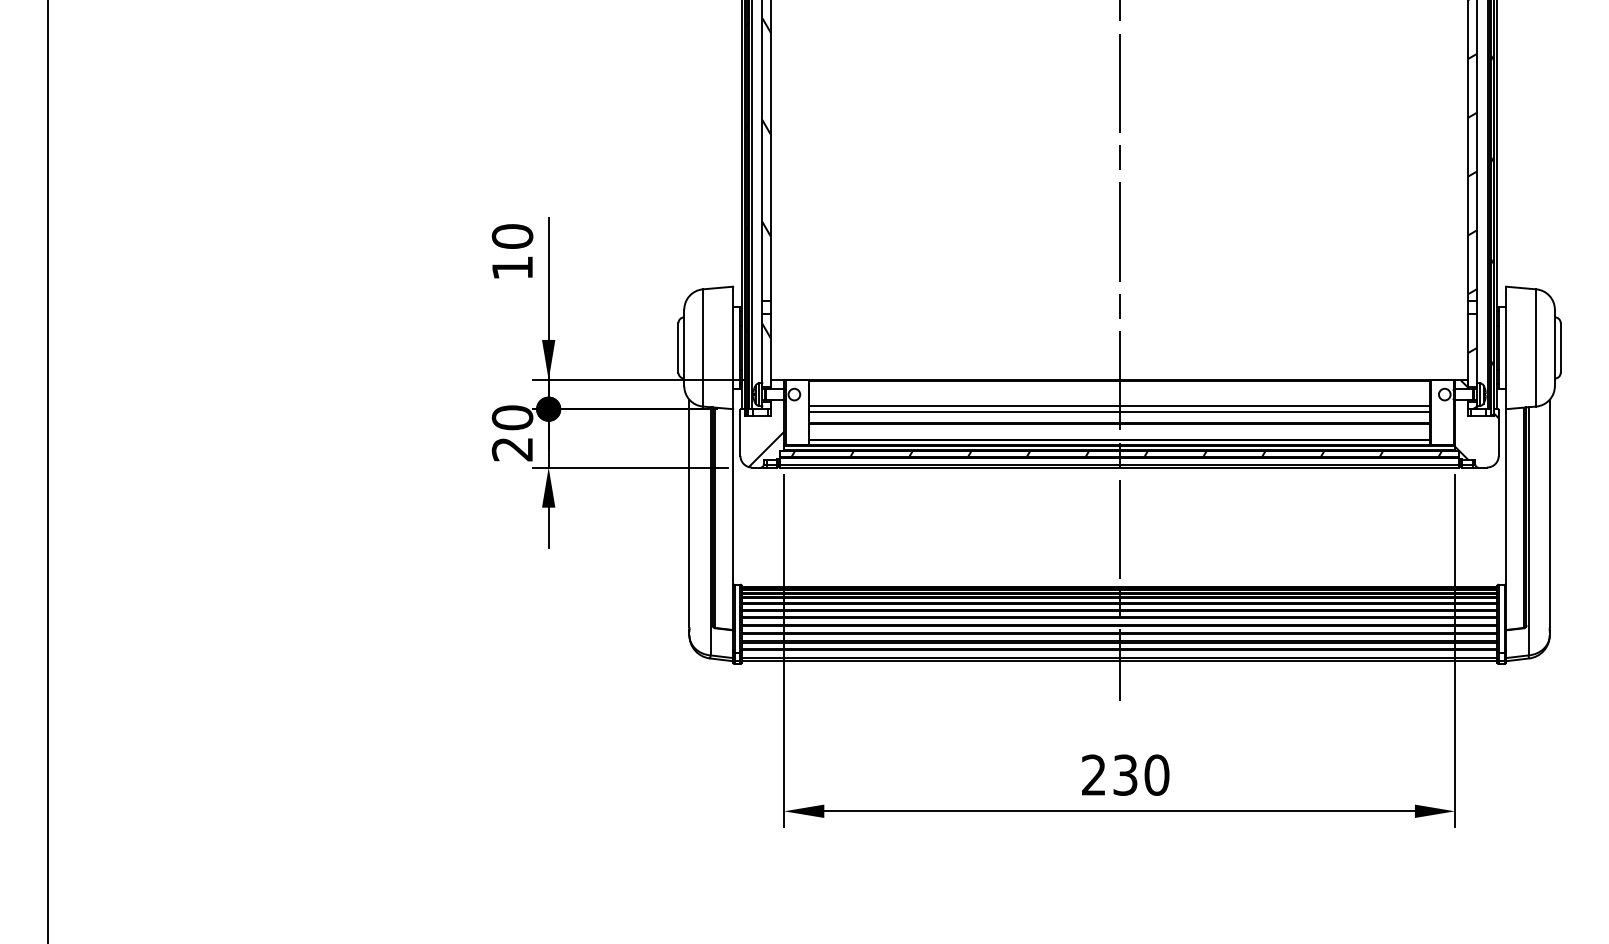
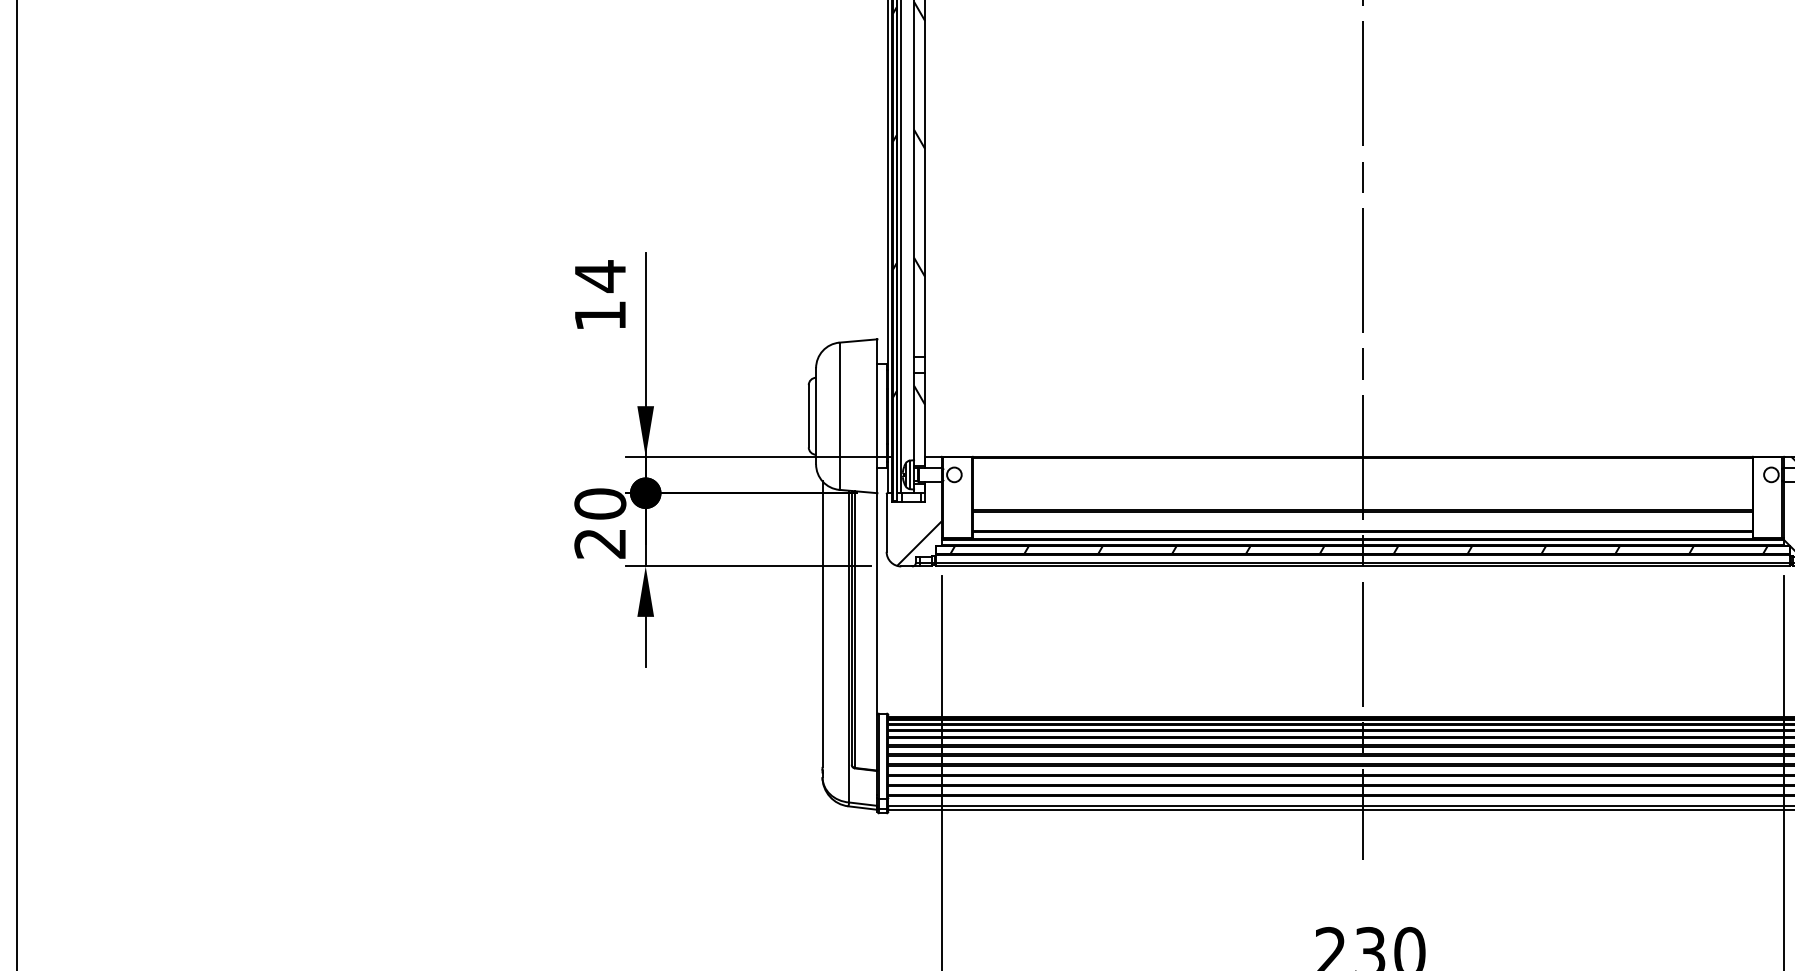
text: (512, 236) -> (600, 276), 10 -> 14
line: (1119, 406) -> (1362, 489), removed
line: (1119, 412) -> (1362, 497), removed

